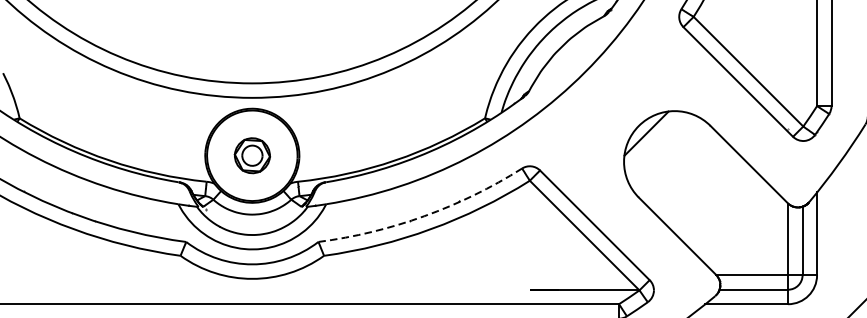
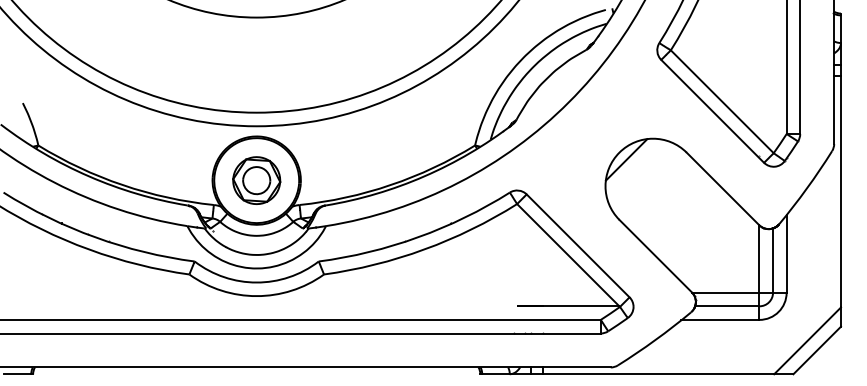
part: (252, 155) -> (256, 180), size x1.43
arc: (424, 216) -> (418, 237), dashed -> solid

